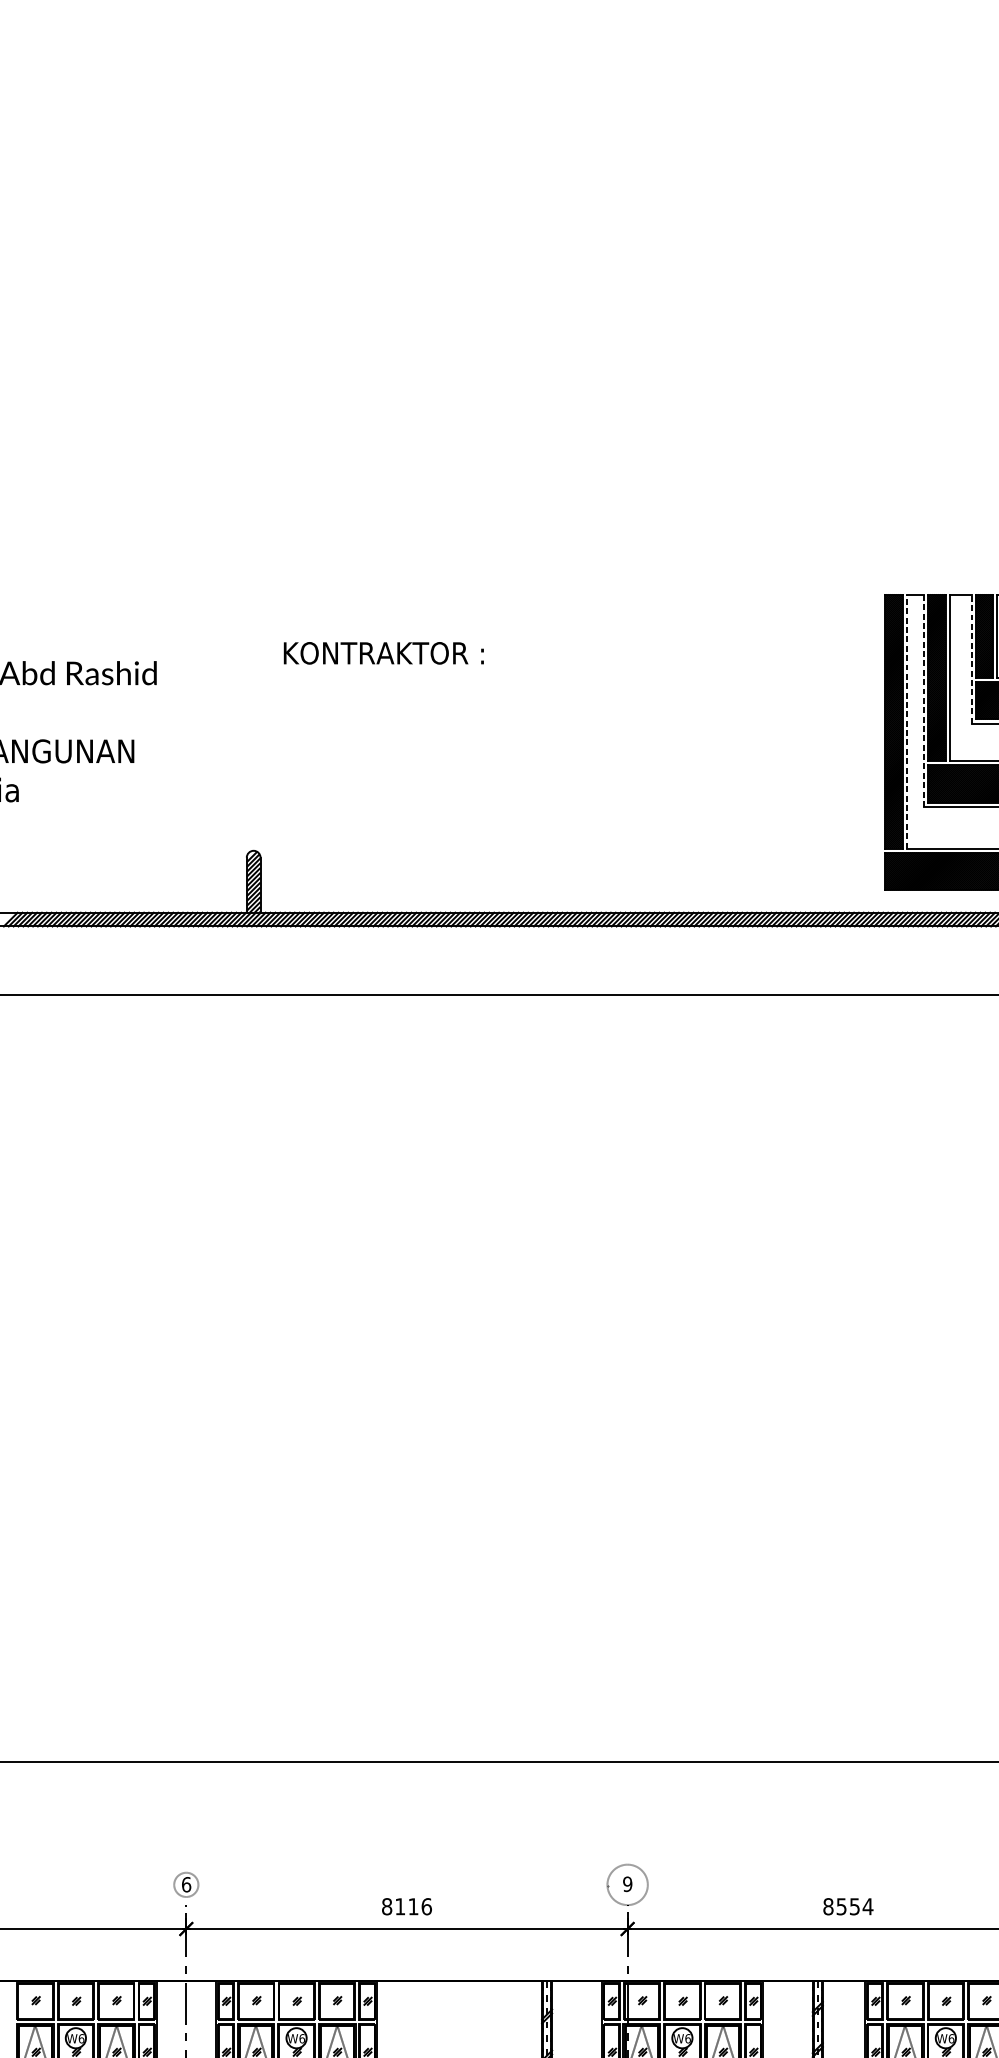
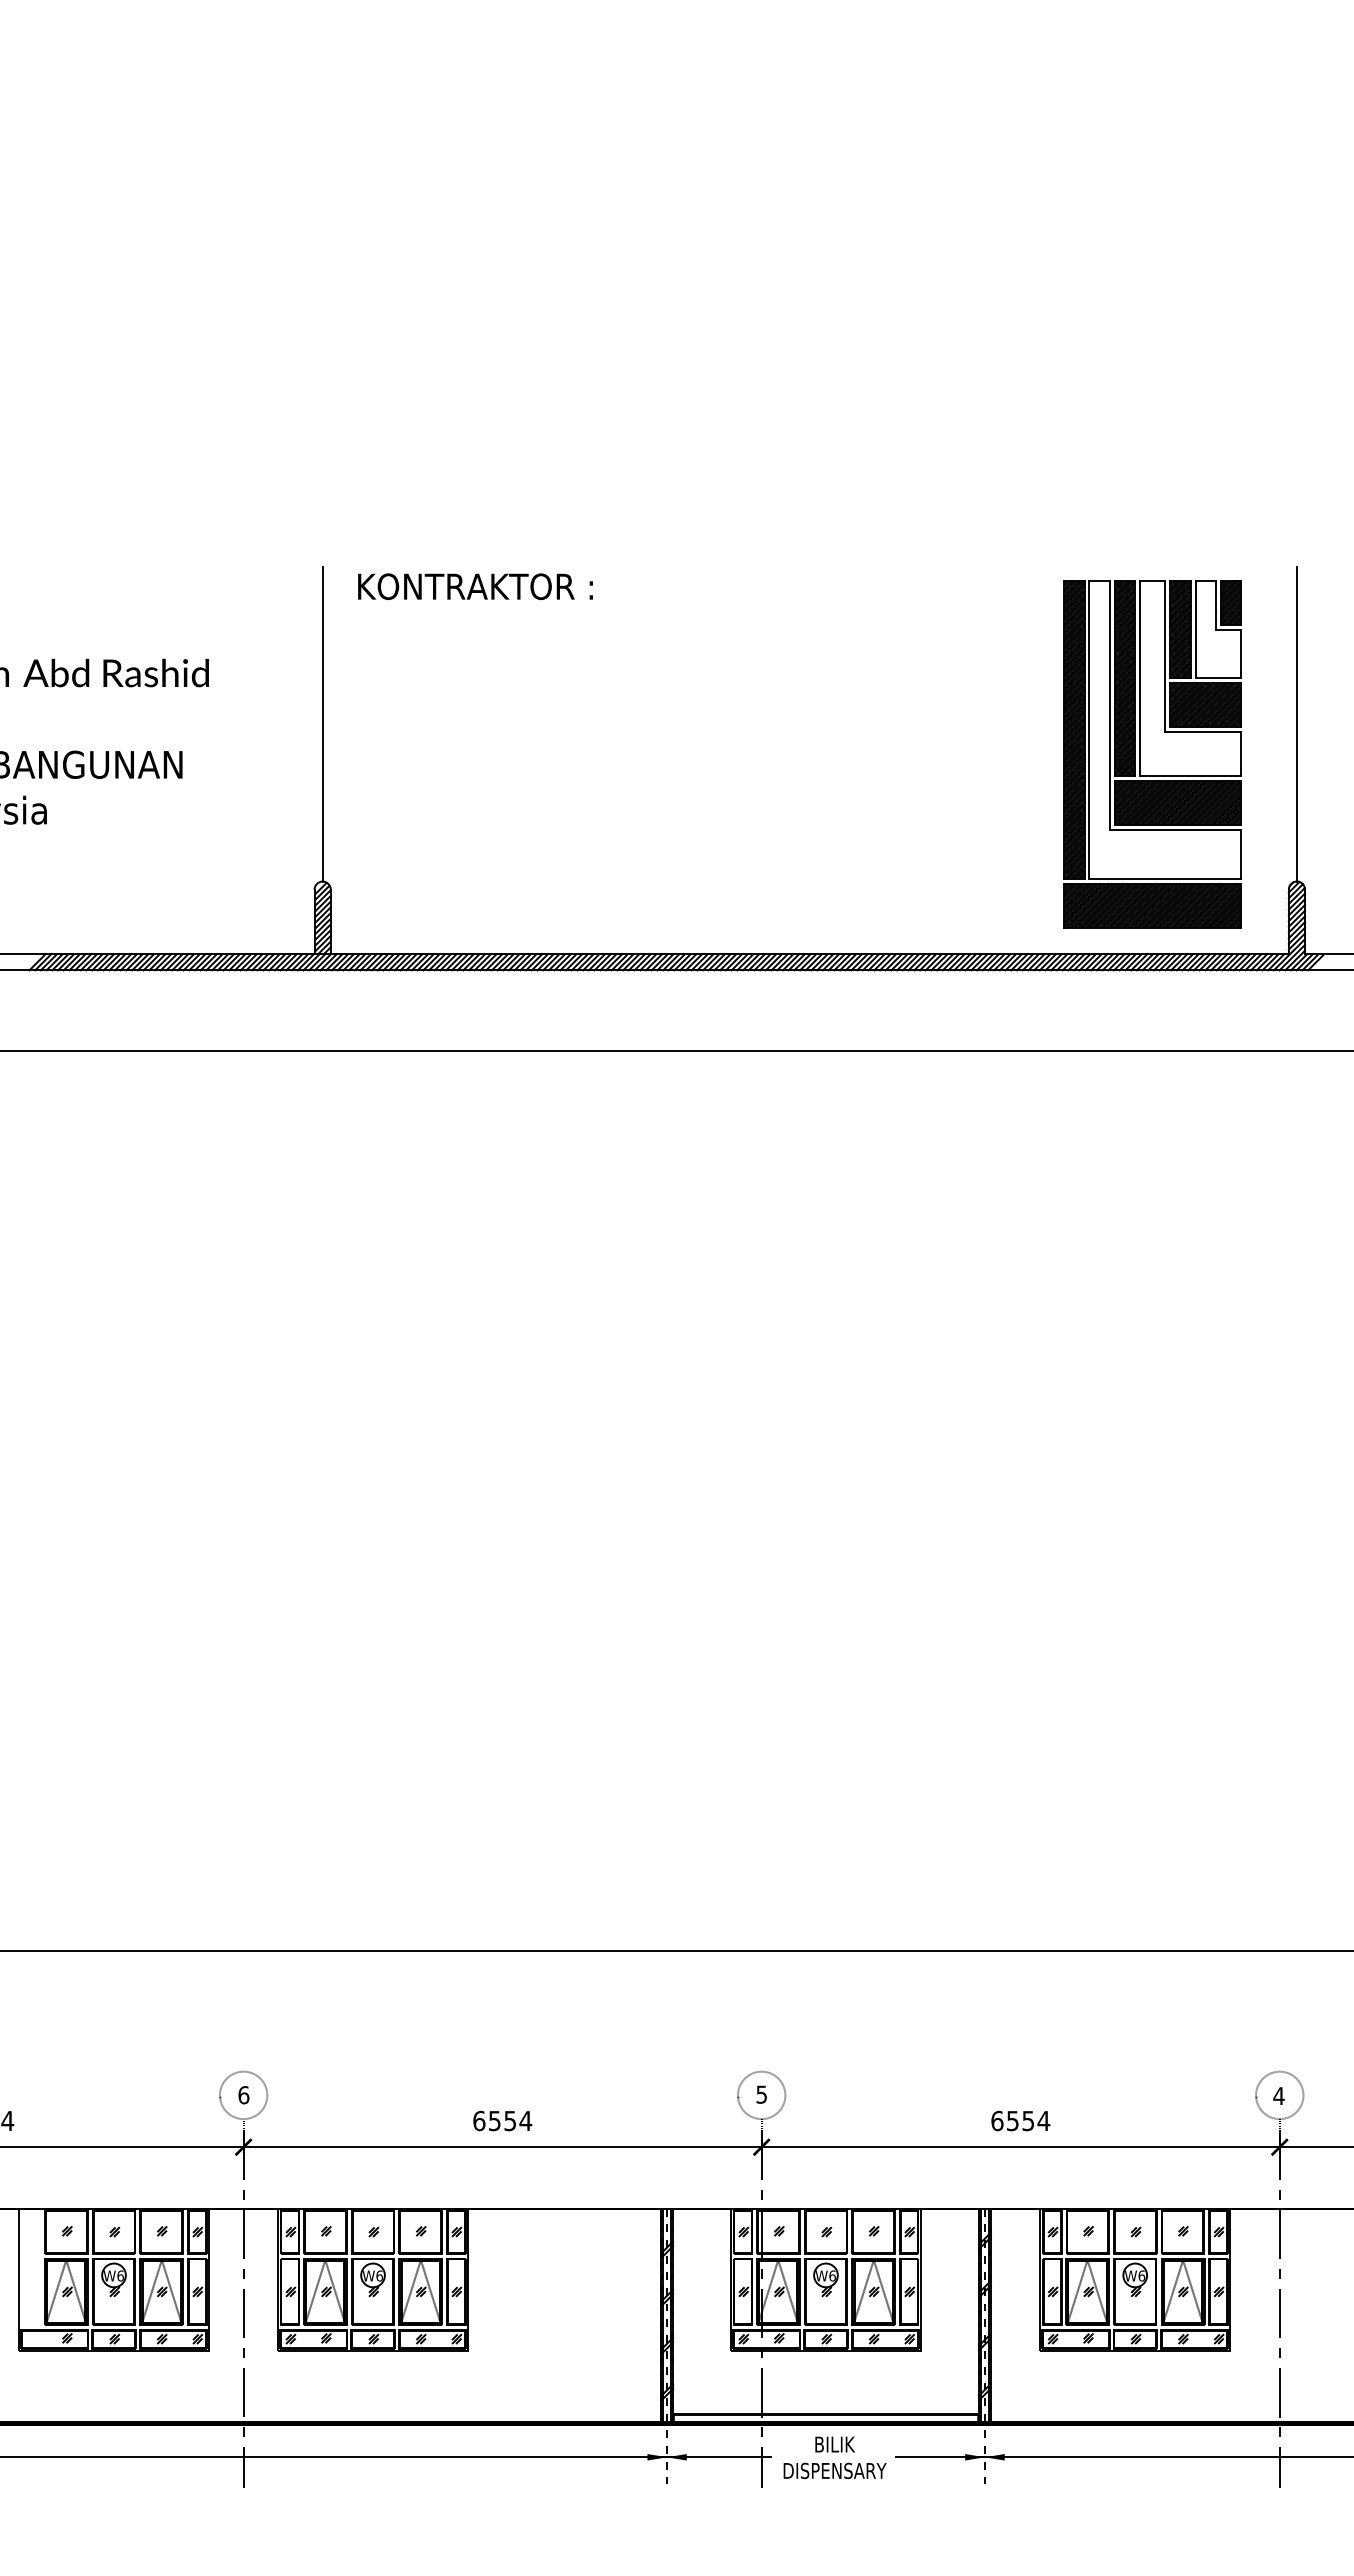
text: (383, 653) -> (475, 586), moved
line: (971, 659) -> (1165, 656), dashed -> solid
line: (923, 700) -> (1109, 705), dashed -> solid
line: (253, 716) -> (322, 723), added
line: (906, 721) -> (1089, 729), dashed -> solid
circle: (186, 1884) -> (243, 2095), size x1.67
text: (627, 1884) -> (761, 2094), 9 -> 5
text: (406, 1906) -> (502, 2120), 8116 -> 6554
text: (828, 1906) -> (997, 2120), 8554 -> 6554

